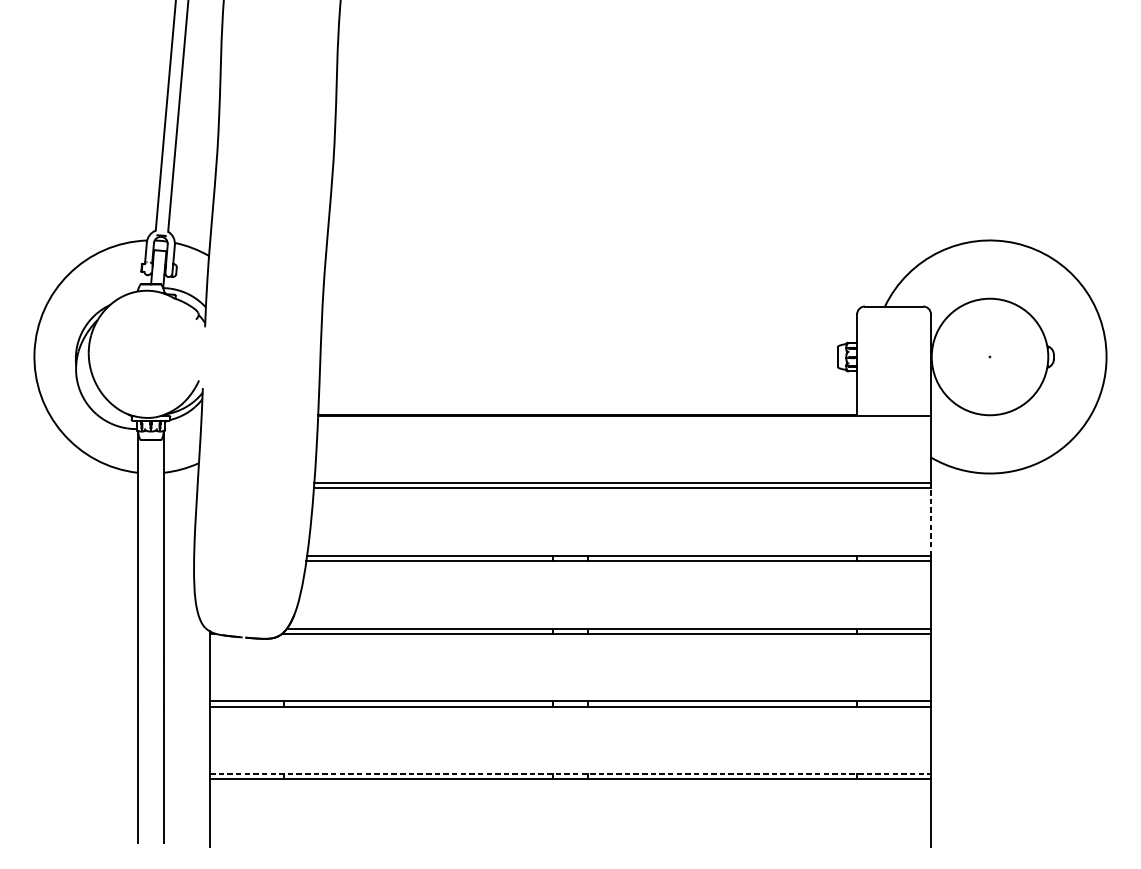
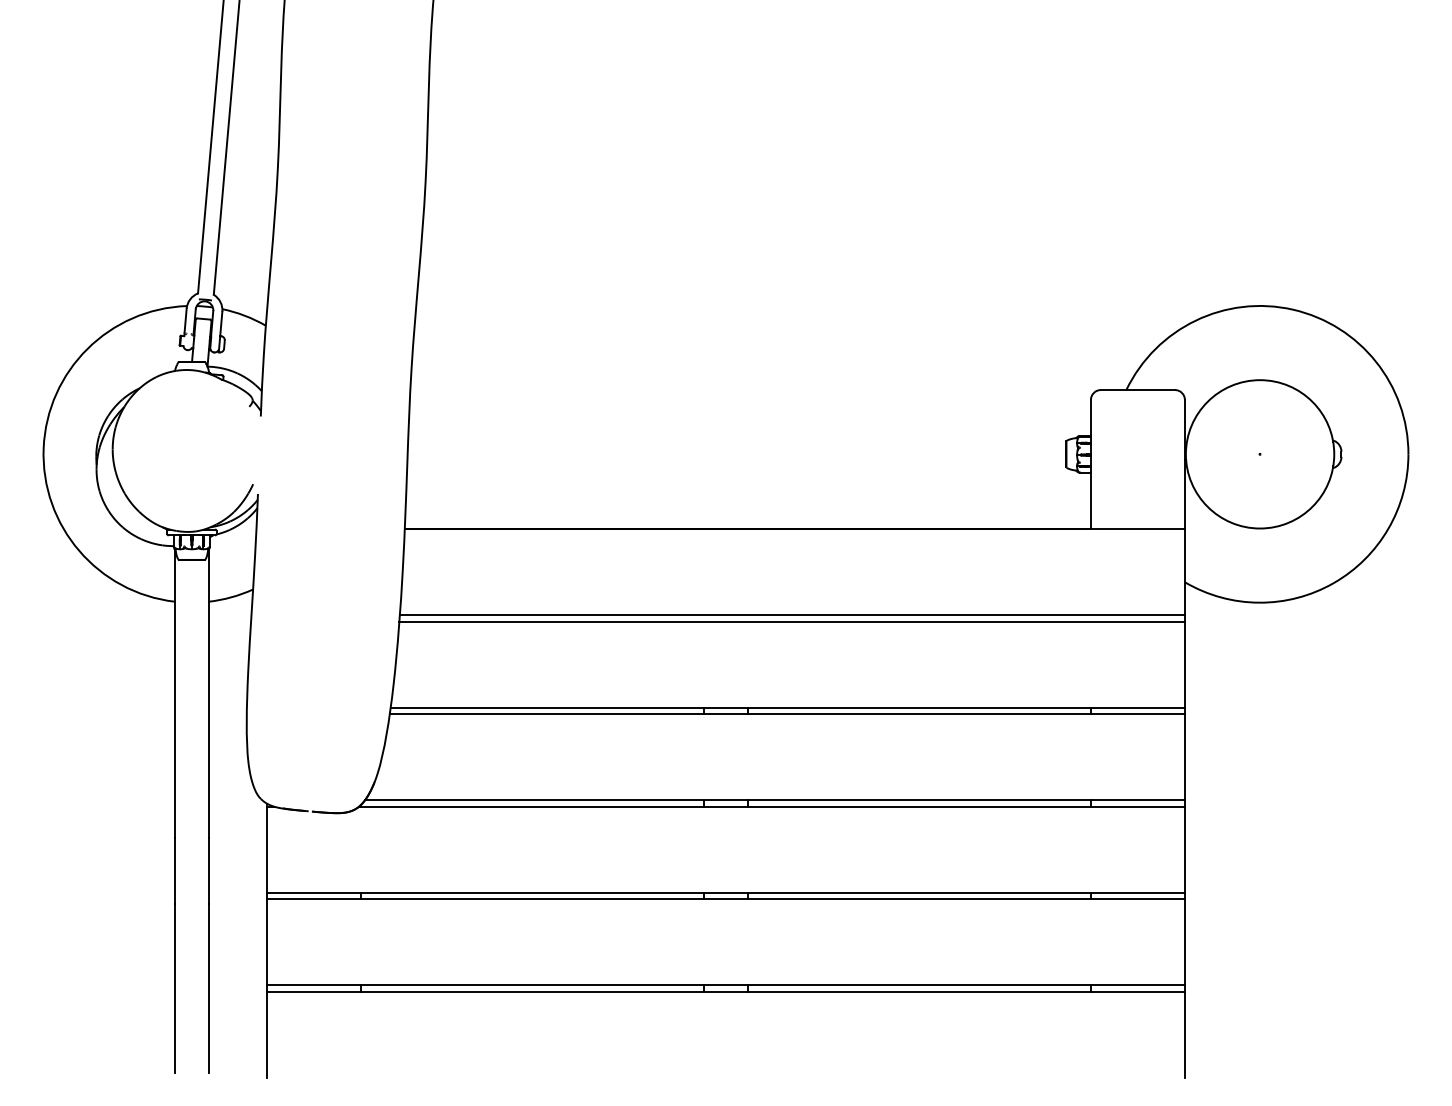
line: (930, 522) -> (1184, 664), dashed -> solid
line: (570, 774) -> (726, 985), dashed -> solid

